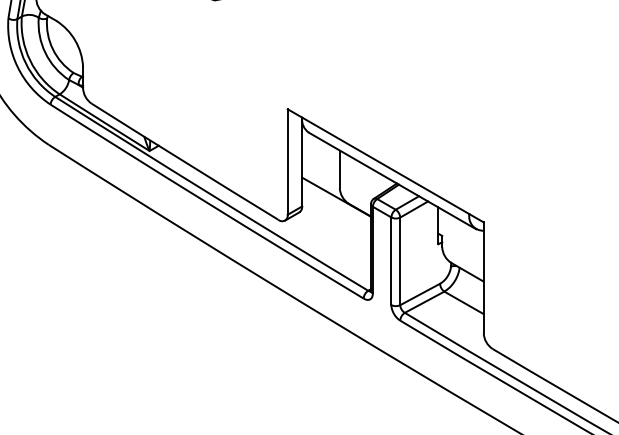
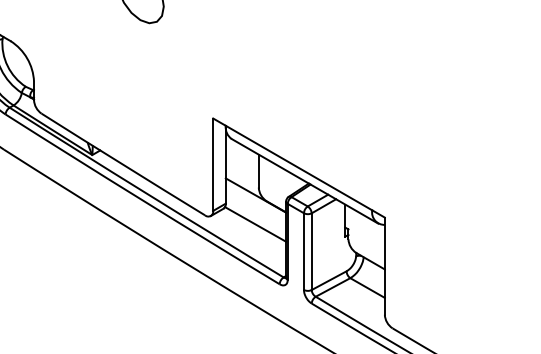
line: (336, 230) -> (255, 224), added

